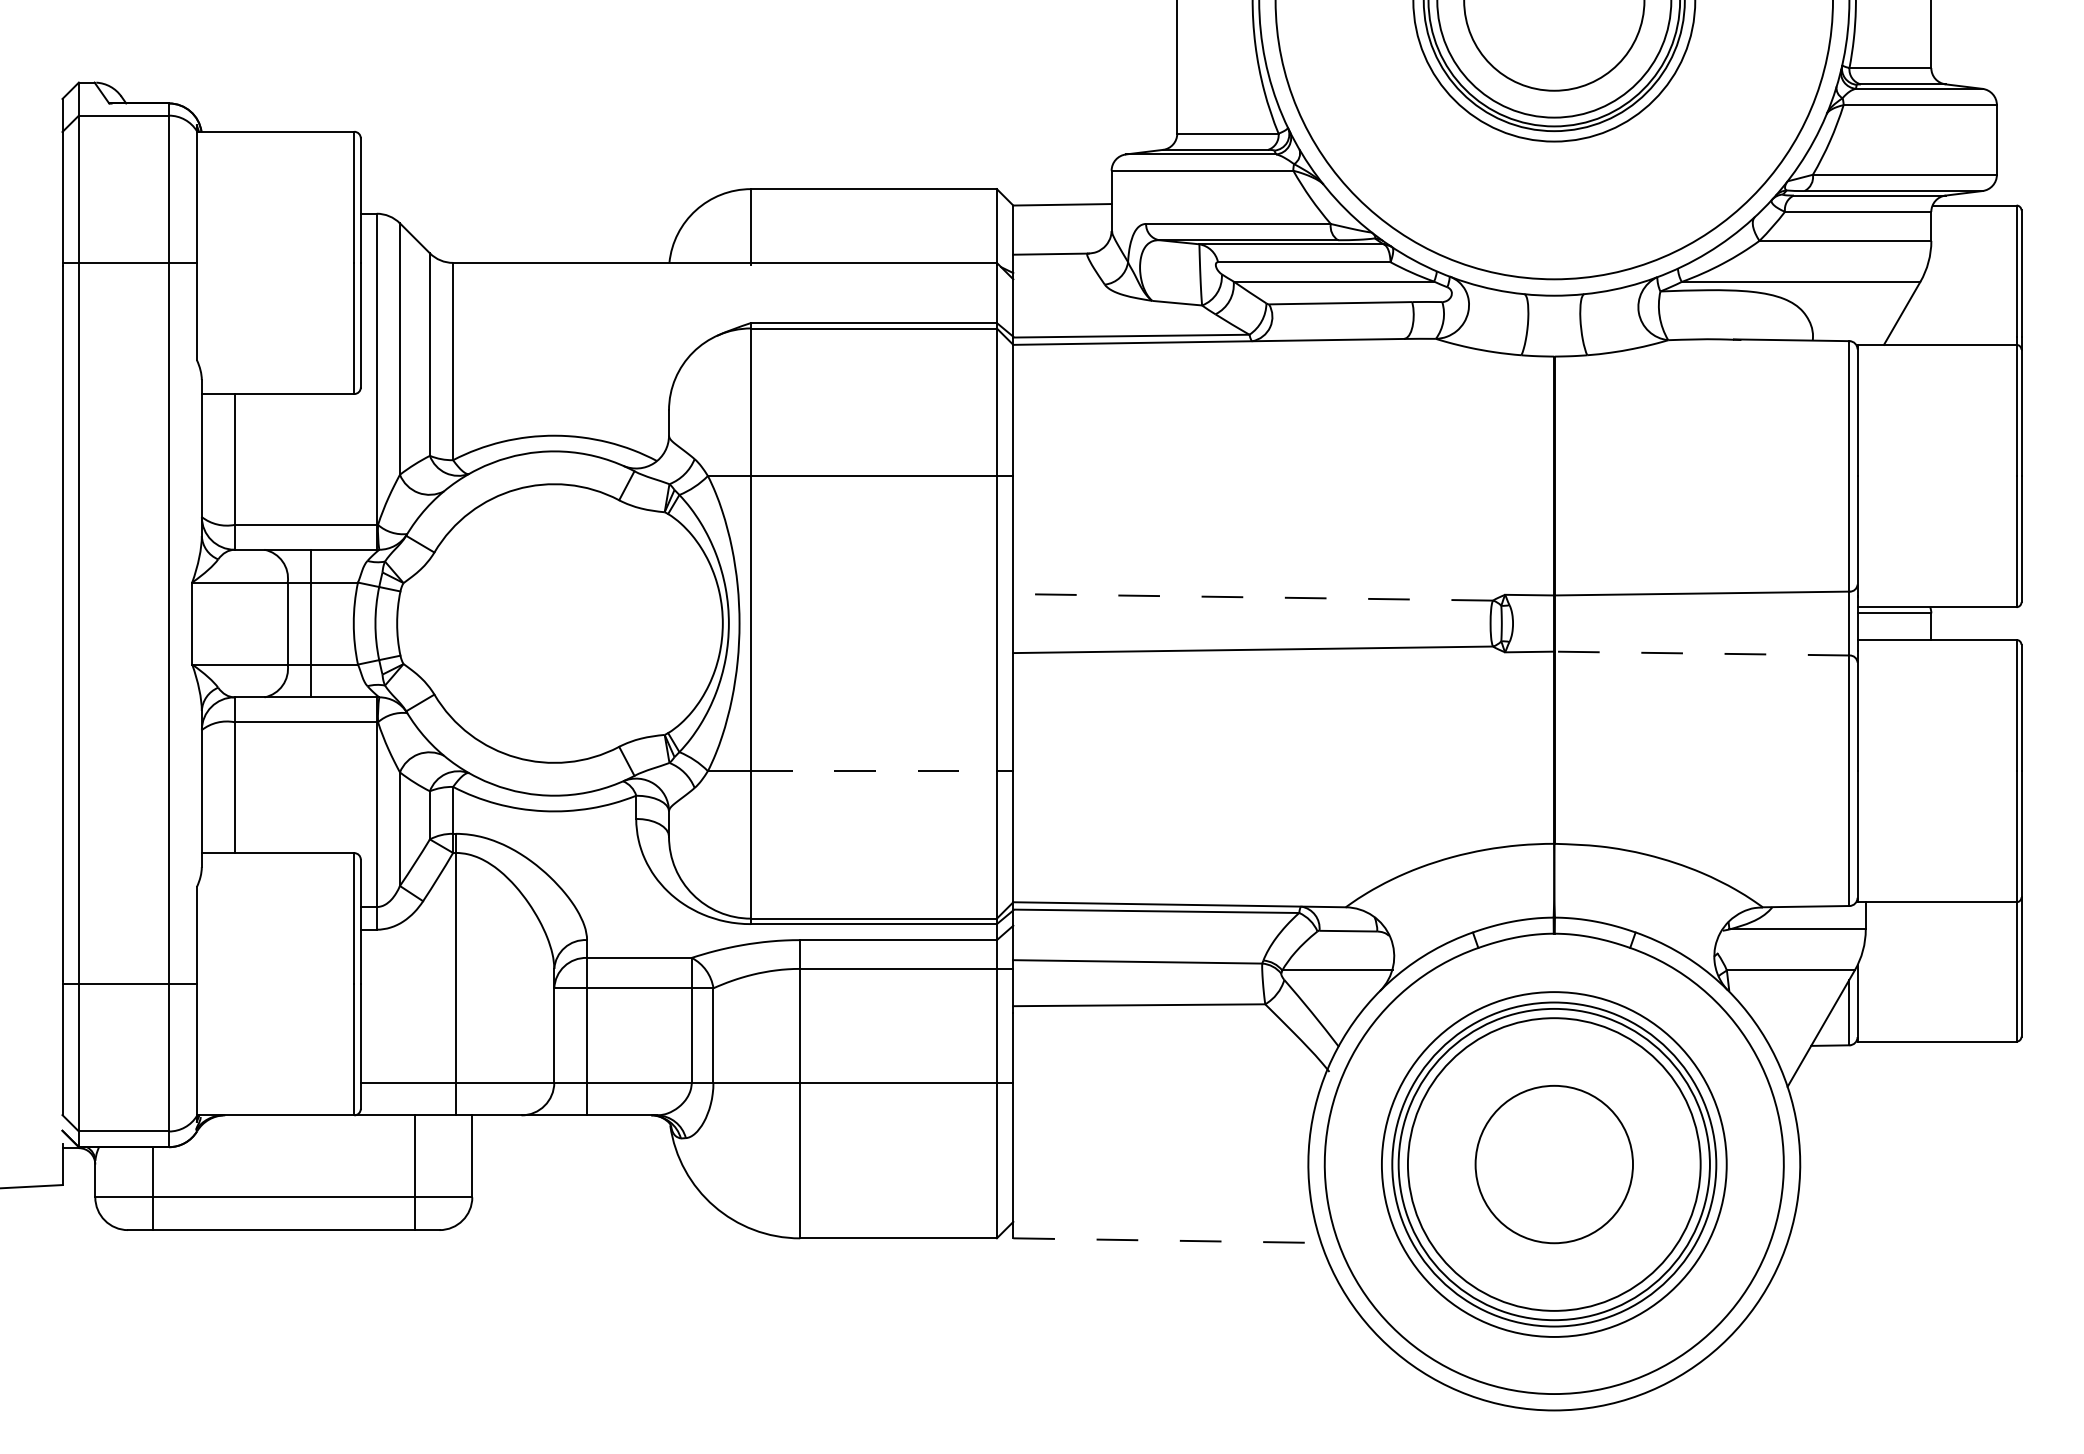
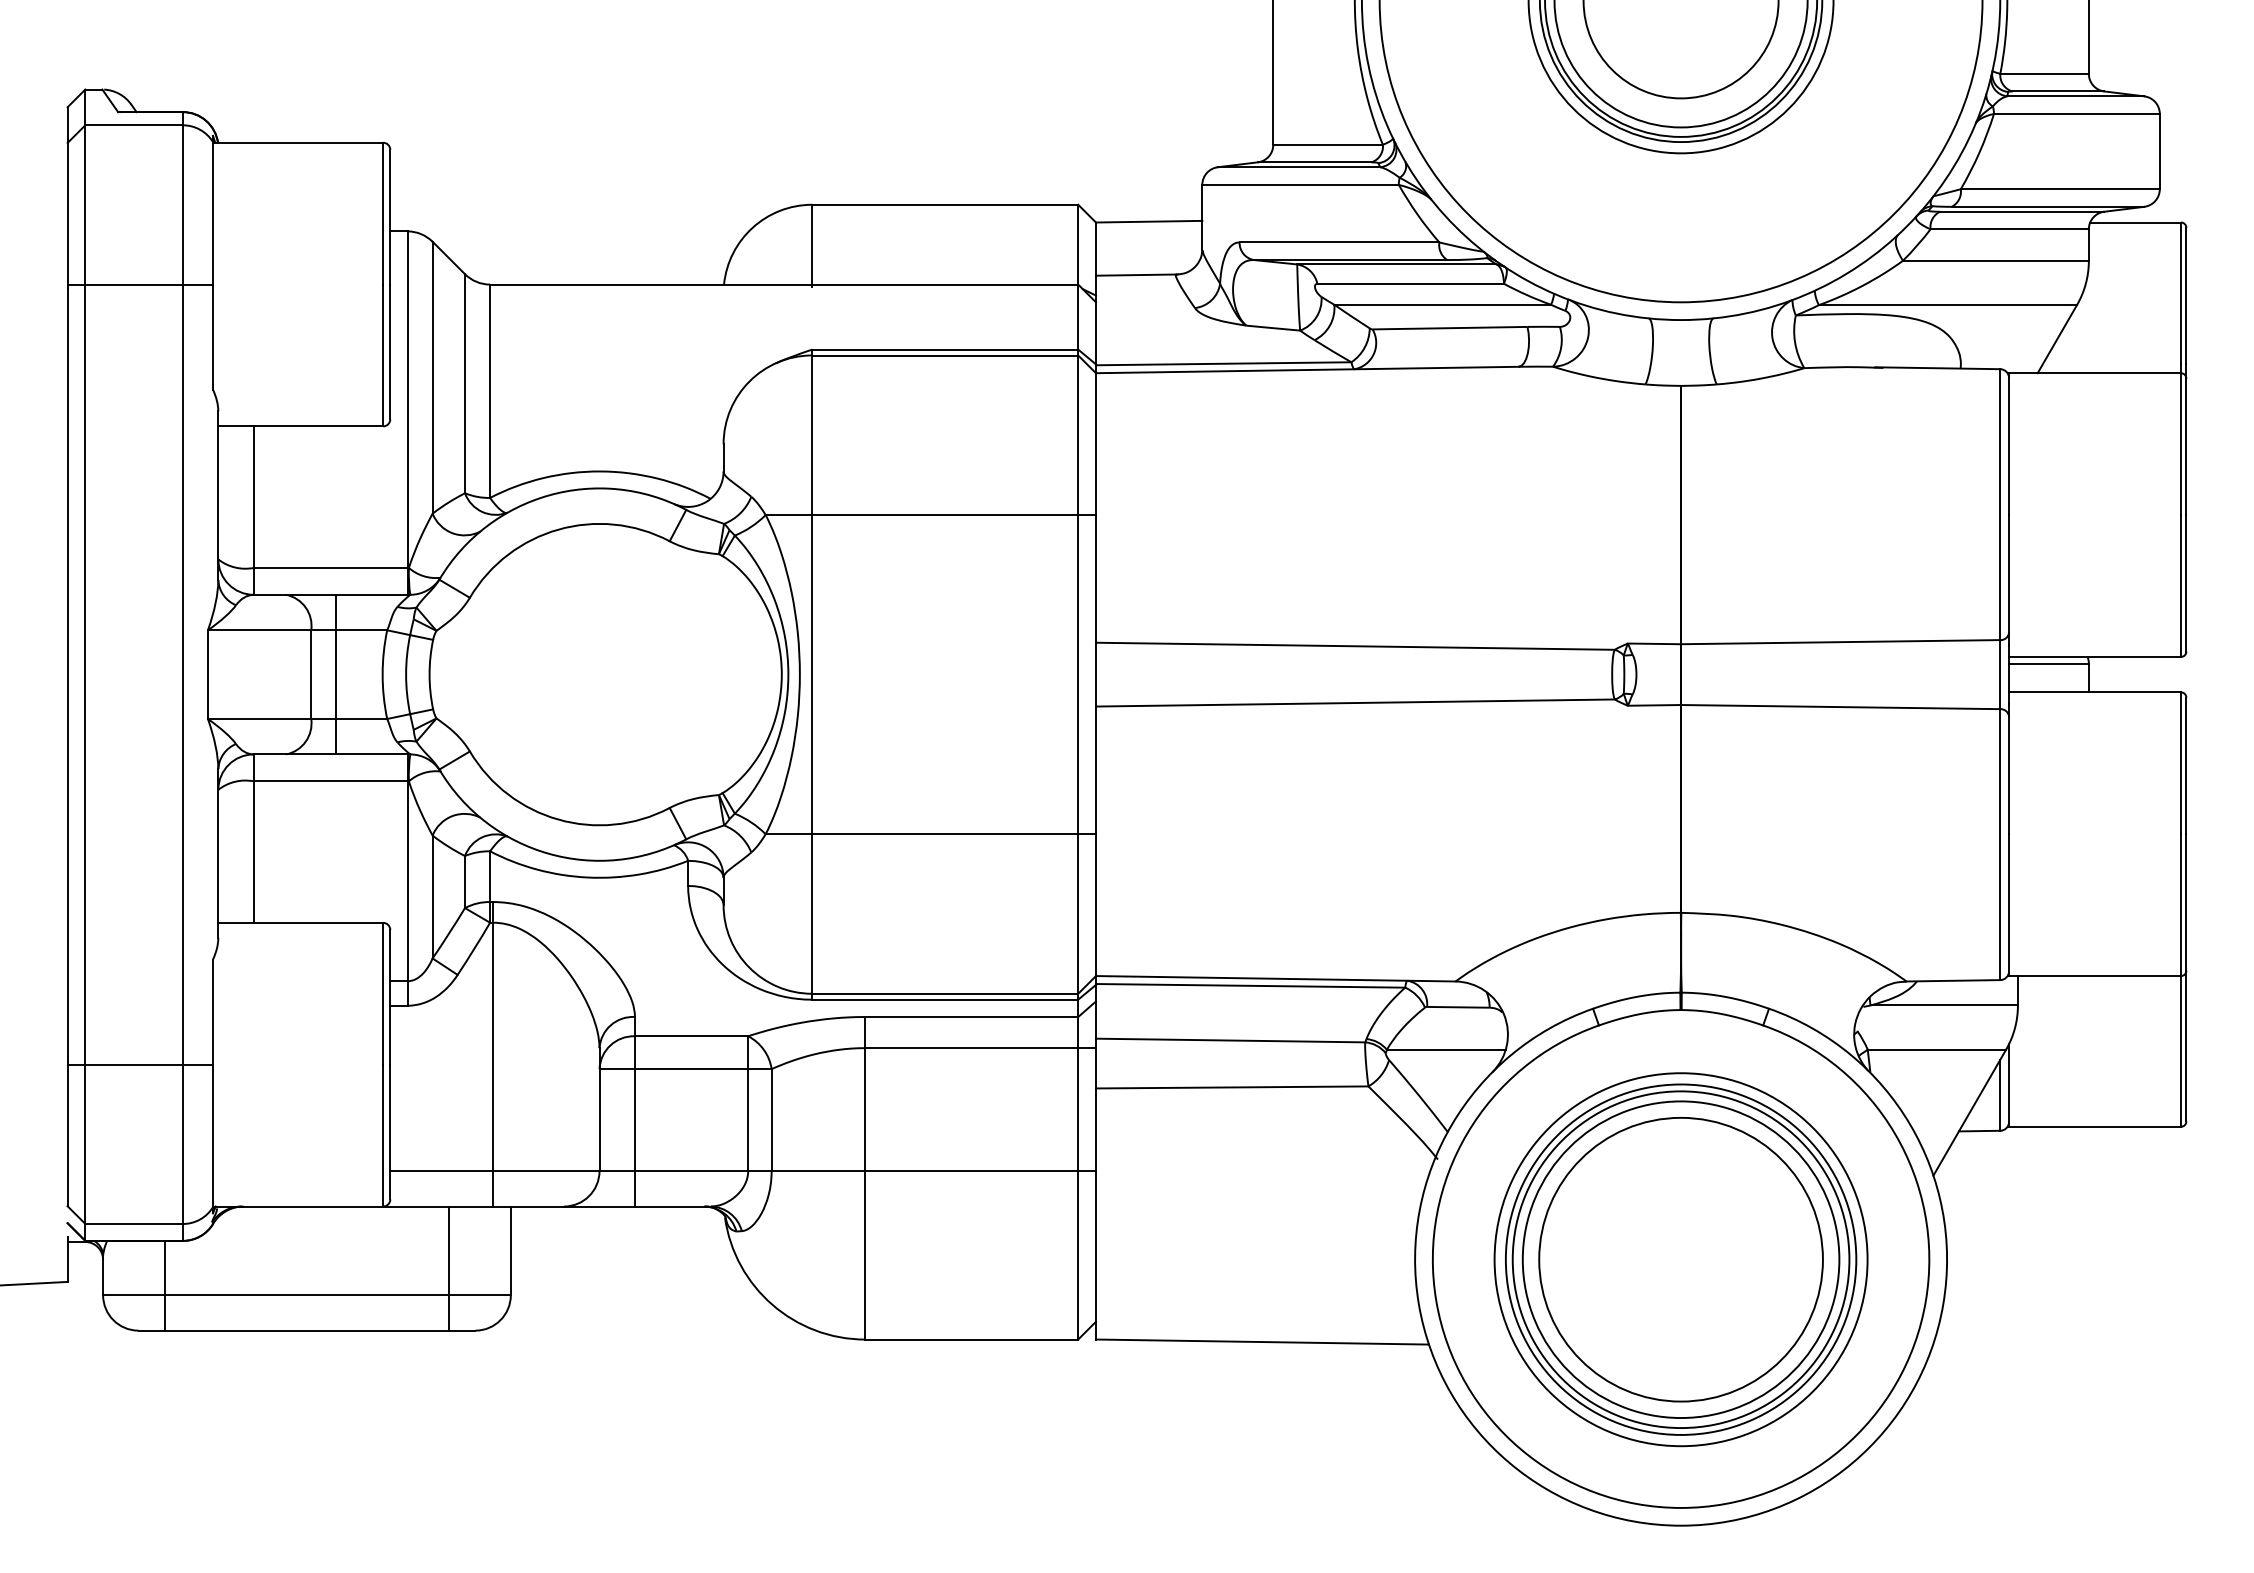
line: (1252, 597) -> (1354, 646), dashed -> solid
line: (1701, 653) -> (1840, 707), dashed -> solid
line: (874, 771) -> (945, 834), dashed -> solid
circle: (1553, 1164) -> (1680, 1259), size x1.67
line: (1167, 1241) -> (1262, 1342), dashed -> solid

